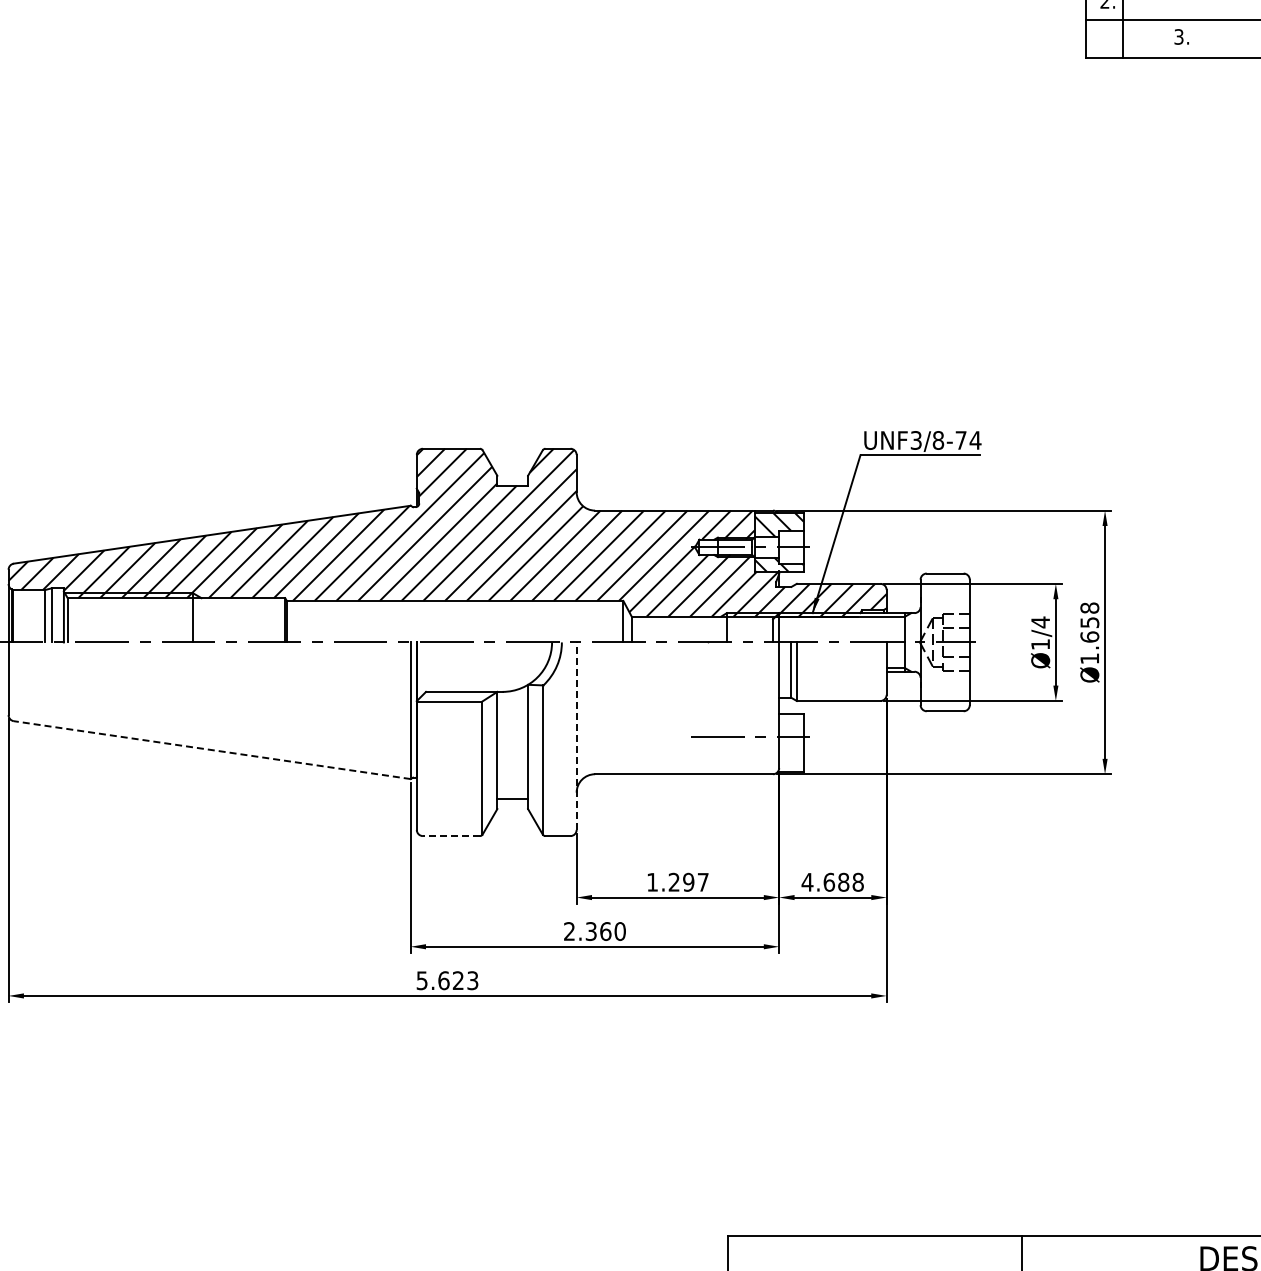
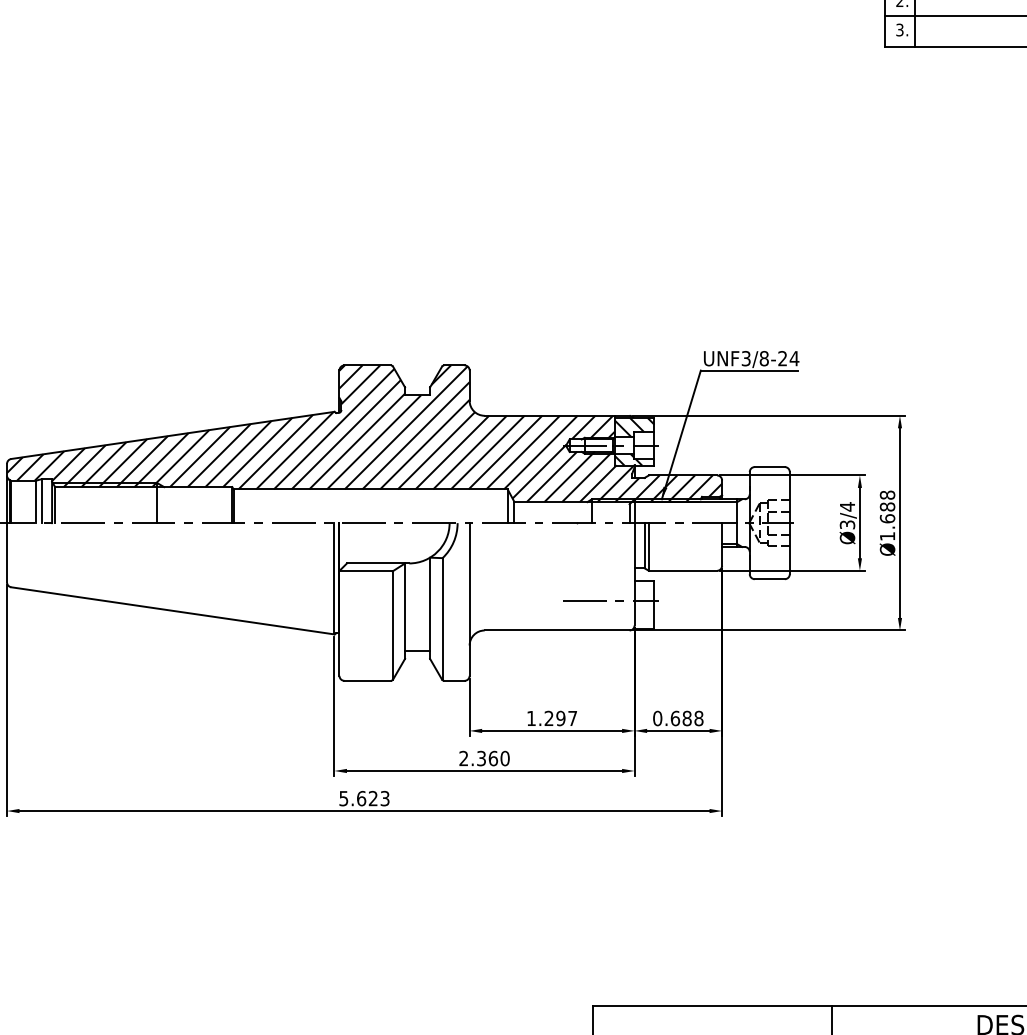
text: (1181, 36) -> (901, 29), moved
text: (960, 440) -> (782, 358), UNF3/8-74 -> UNF3/8-24
text: (1089, 622) -> (887, 506), Ø1.658 -> Ø1.688
text: (1040, 644) -> (847, 524), Ø1/4 -> Ø3/4
line: (576, 736) -> (469, 599), dashed -> solid
line: (212, 750) -> (173, 611), dashed -> solid
line: (451, 836) -> (367, 681), dashed -> solid
text: (807, 881) -> (657, 717), 4.688 -> 0.688

